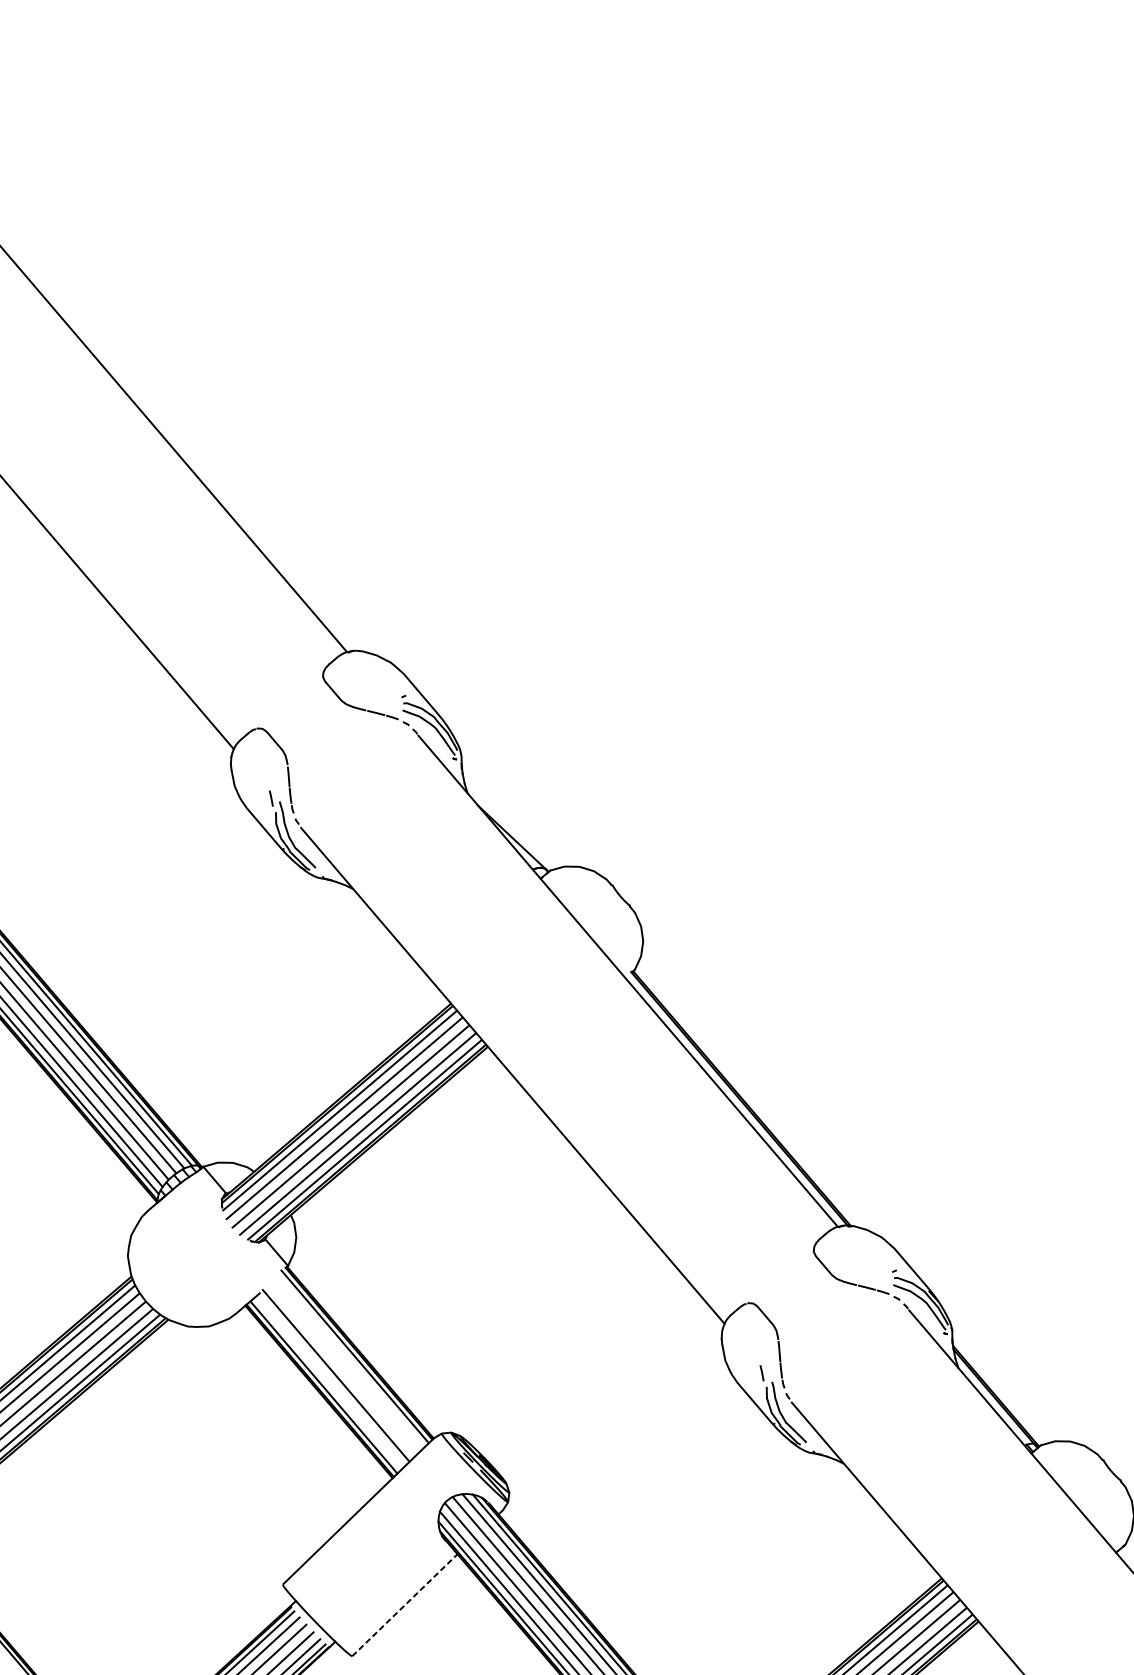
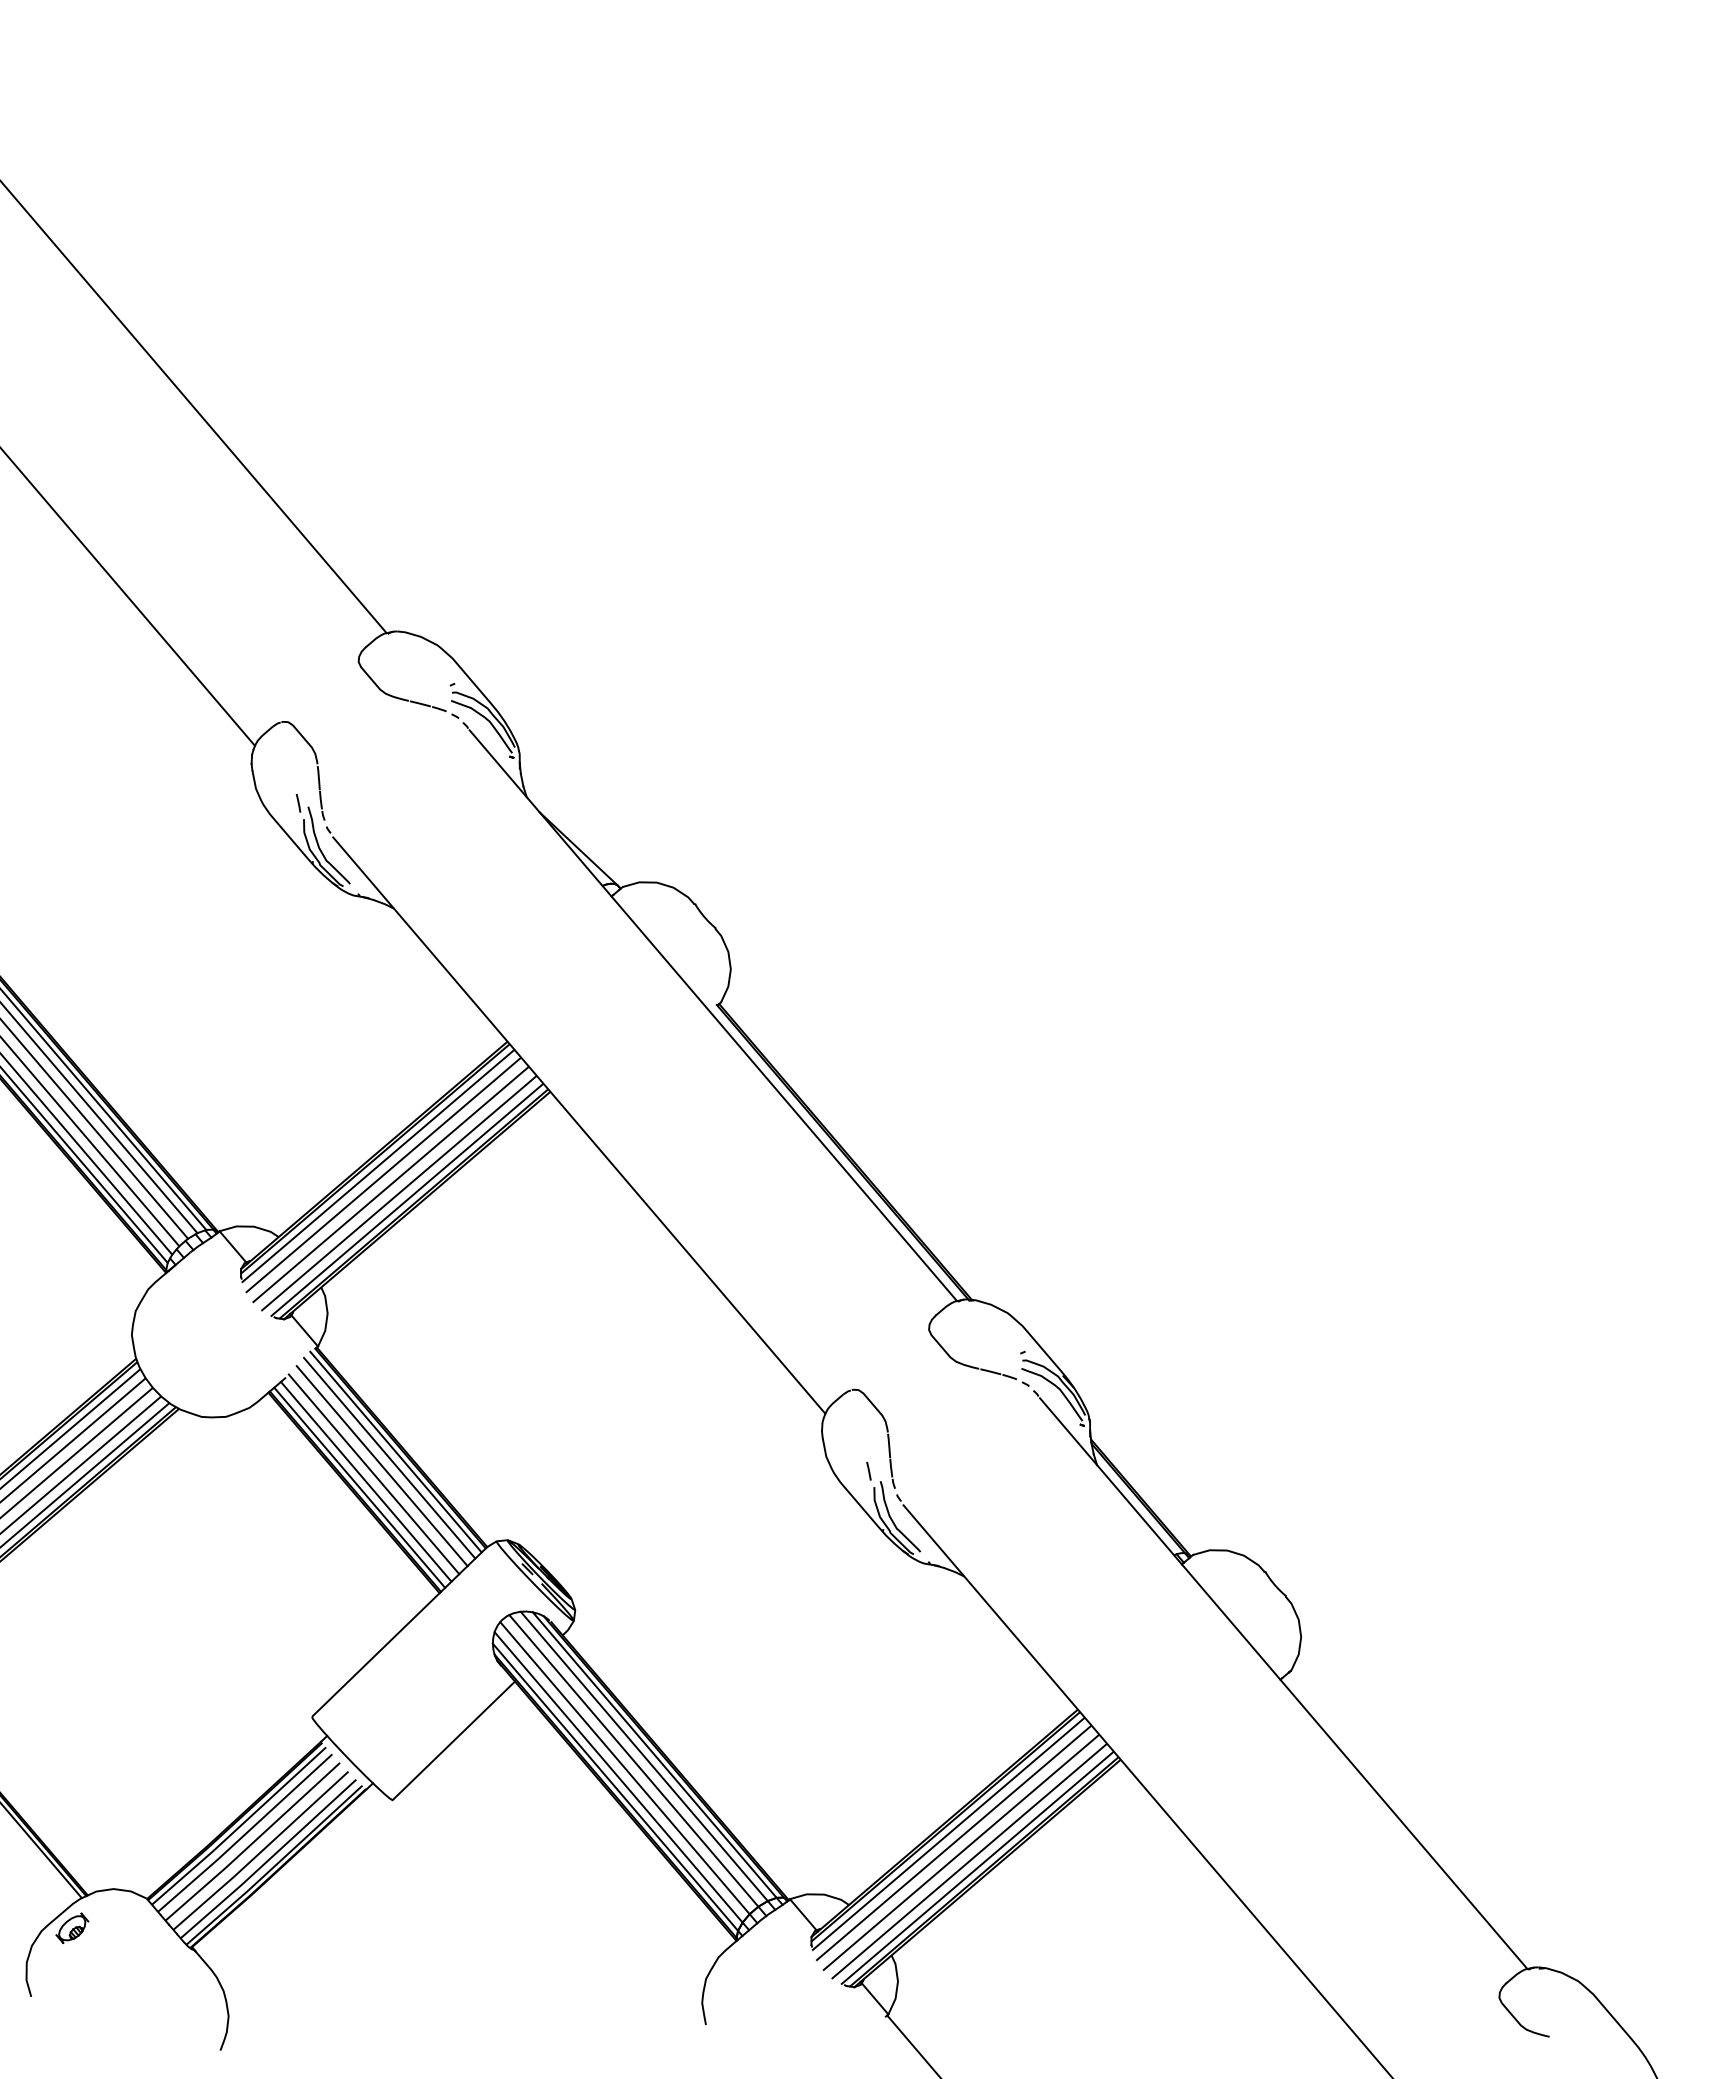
line: (349, 1361) -> (389, 1457), added
line: (342, 1369) -> (381, 1466), added
line: (328, 1382) -> (365, 1481), added
line: (405, 1604) -> (454, 1740), dashed -> solid

